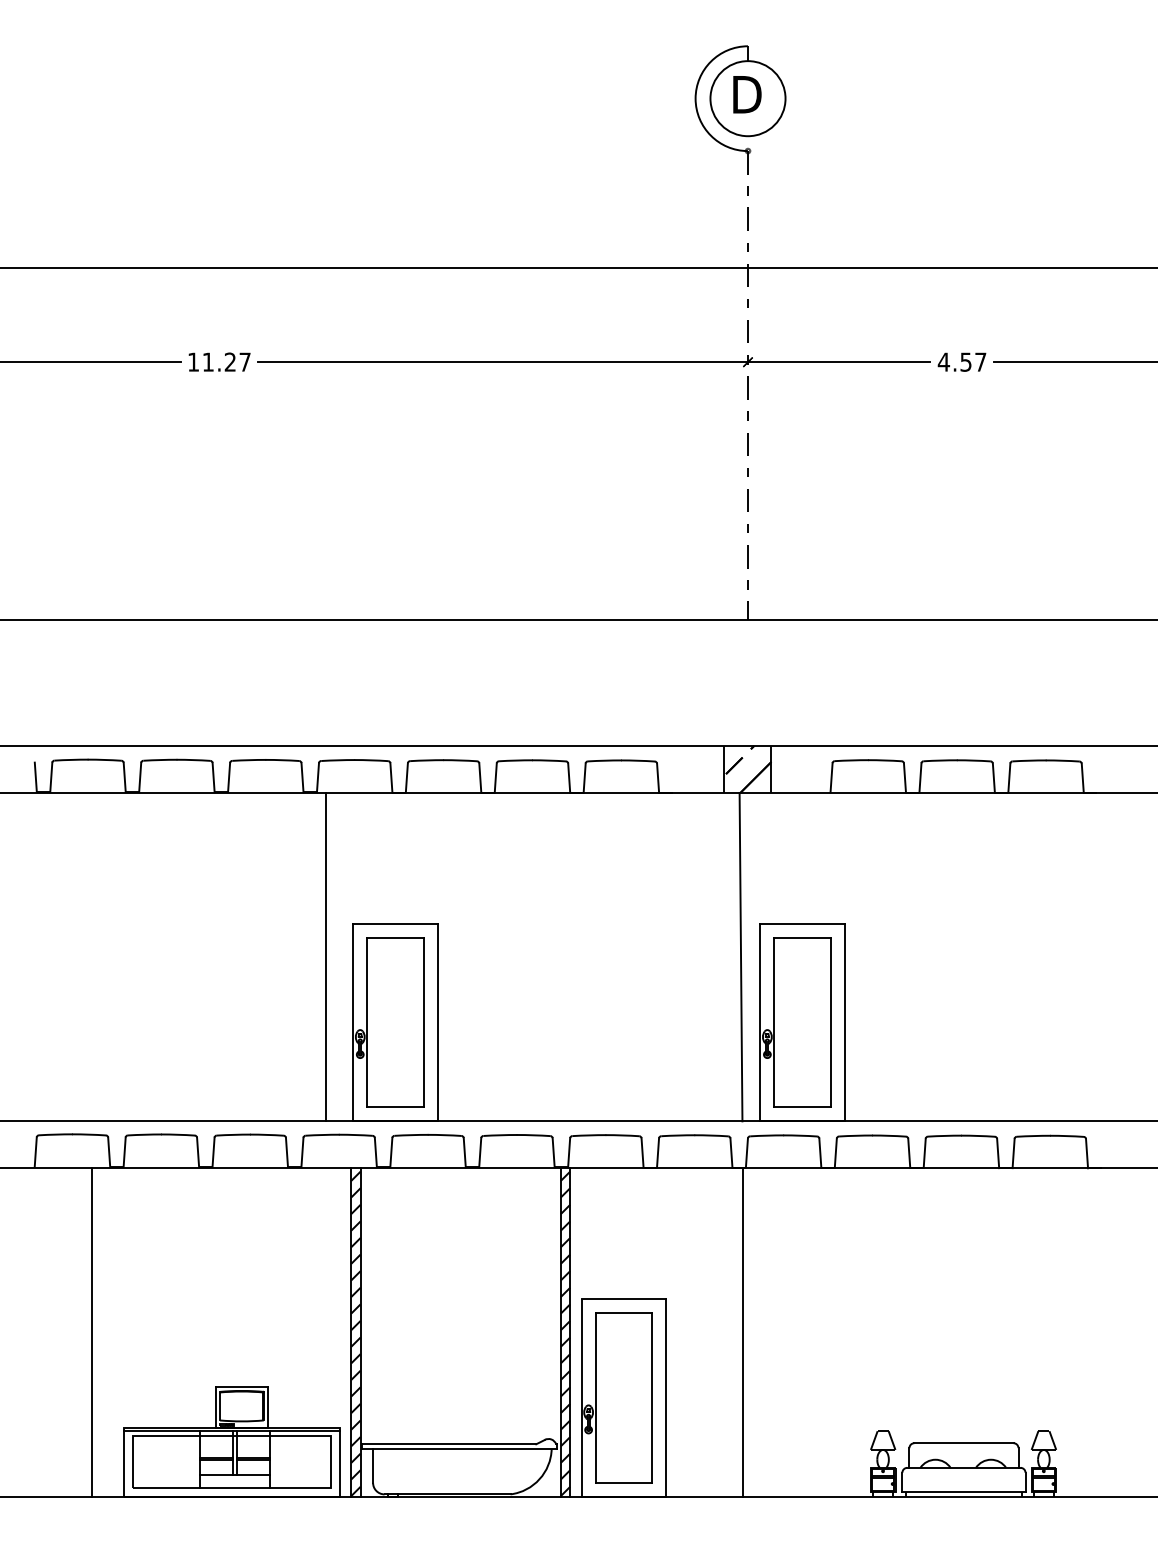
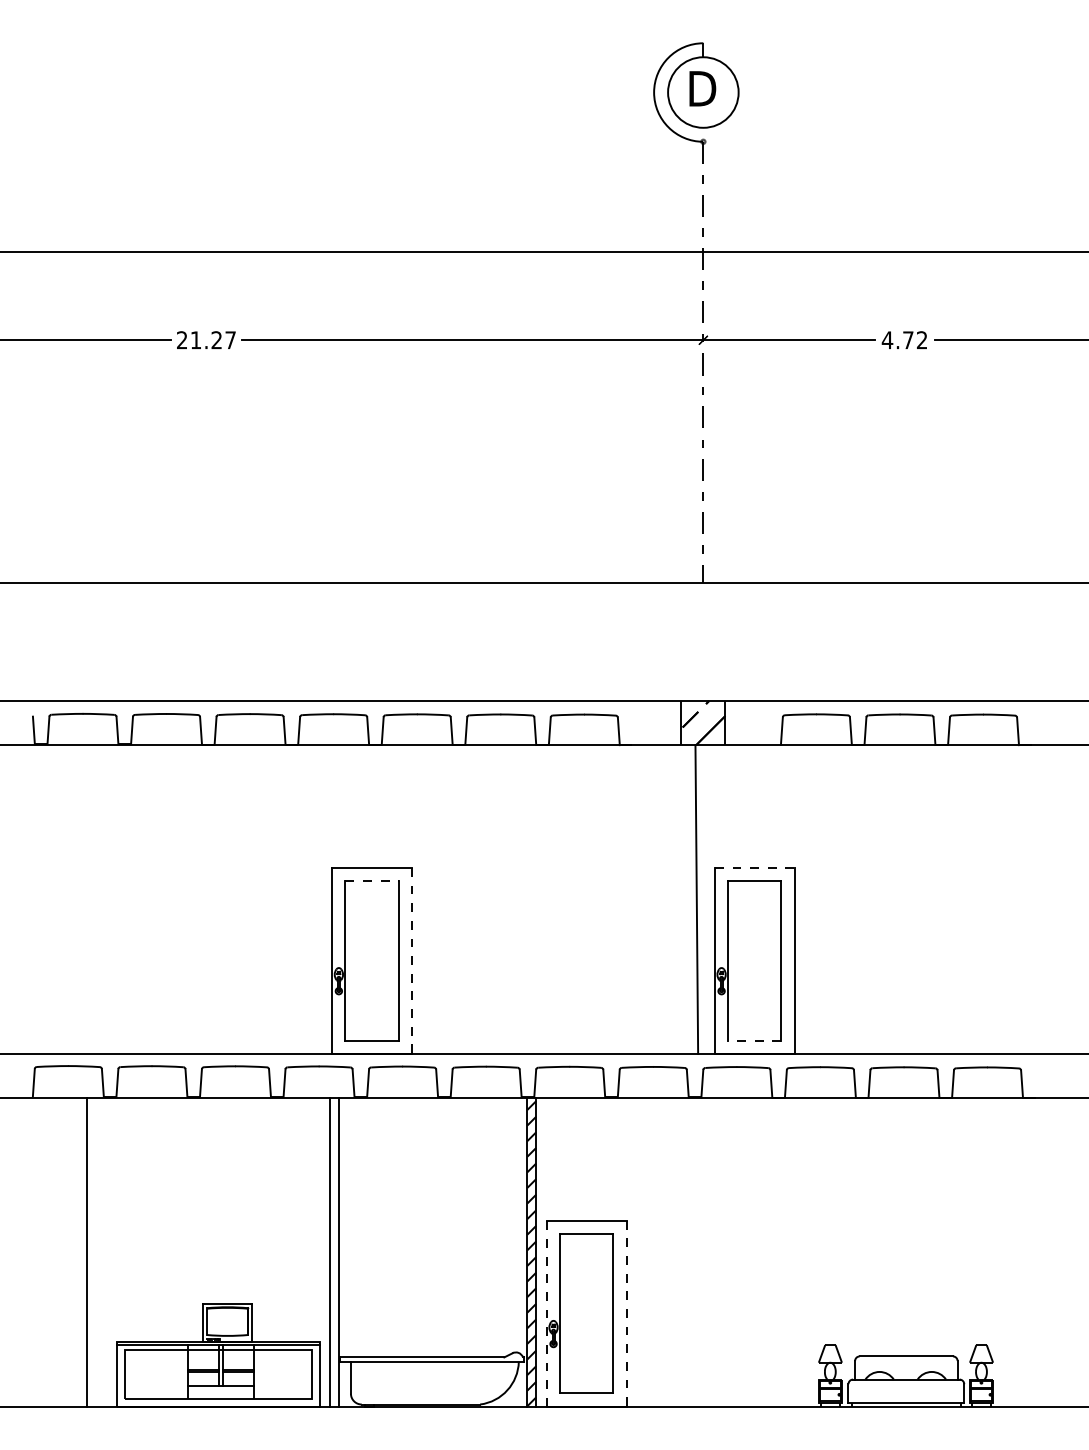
text: (193, 361) -> (182, 339), 11.27 -> 21.27
text: (973, 361) -> (915, 339), 4.57 -> 4.72
line: (803, 923) -> (755, 867), solid -> dashed
line: (396, 937) -> (372, 881), solid -> dashed
line: (326, 956) -> (307, 898), removed
line: (437, 1022) -> (411, 960), solid -> dashed
line: (802, 1107) -> (754, 1040), solid -> dashed
line: (743, 1332) -> (699, 1252), removed
hatch: (355, 1333) -> (334, 1253), removed
line: (666, 1397) -> (626, 1313), solid -> dashed
line: (581, 1398) -> (546, 1314), solid -> dashed

